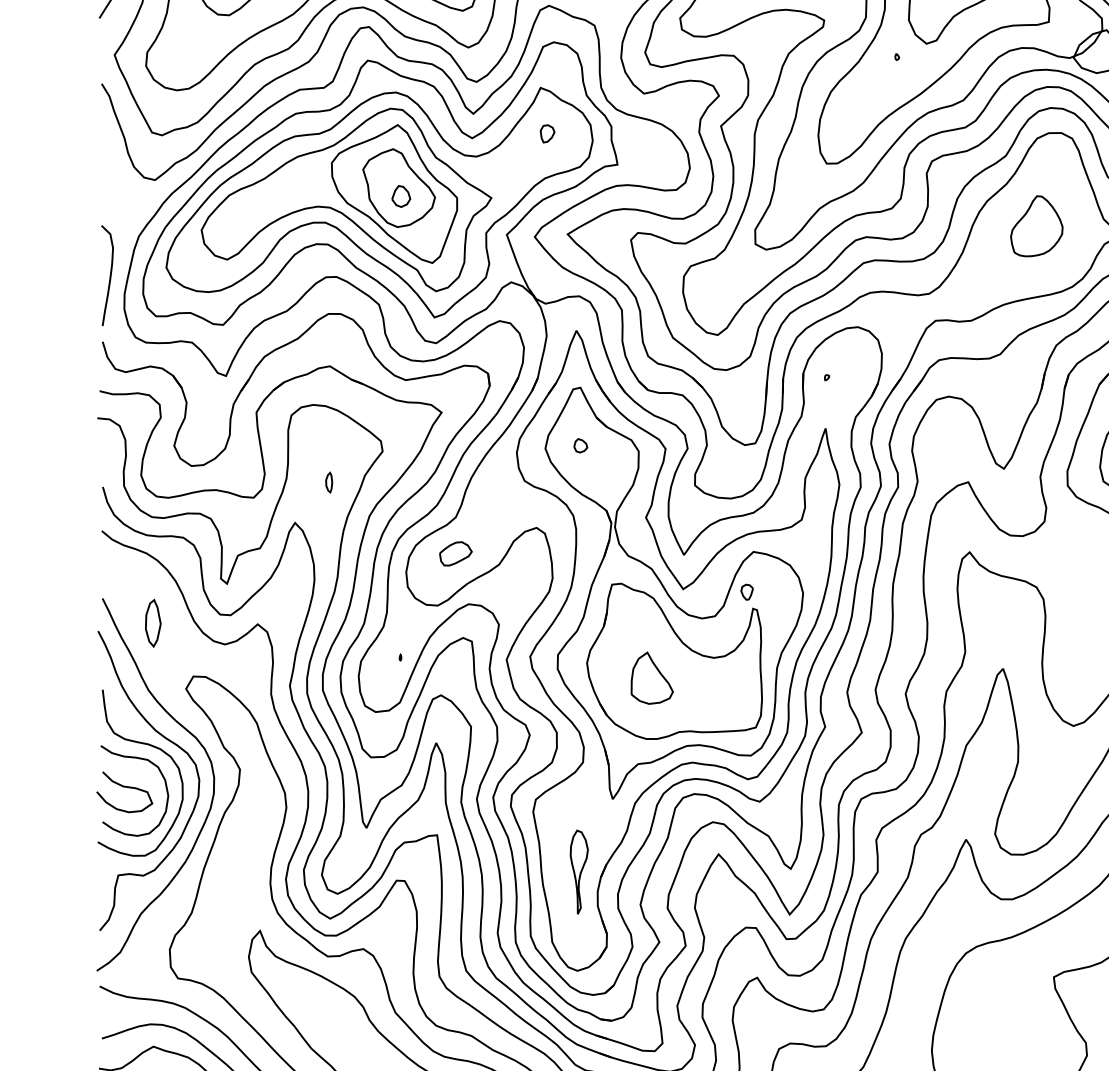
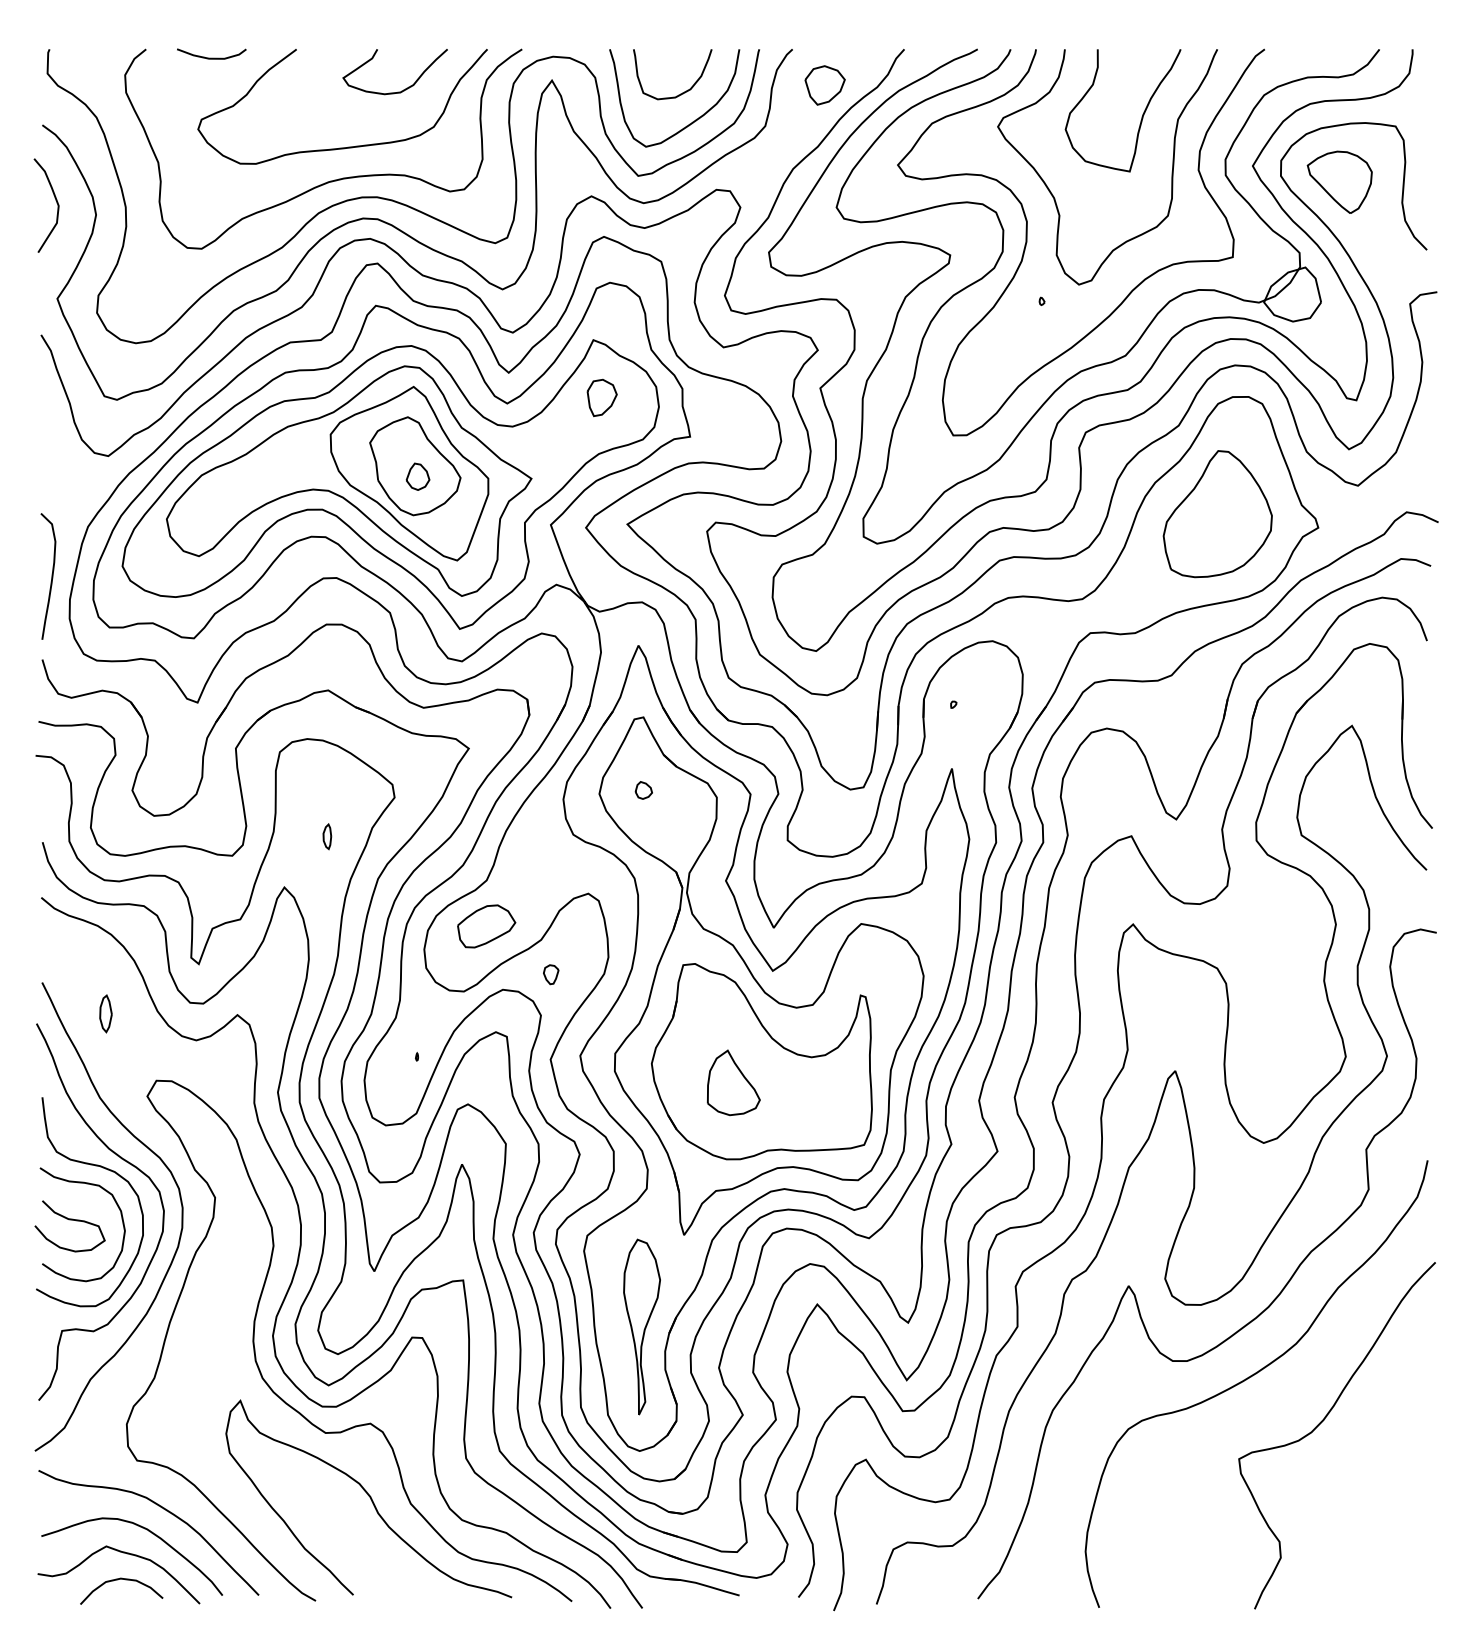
part: (547, 133) -> (601, 397), size x1.67
part: (1036, 226) -> (1217, 514), size x1.67
part: (455, 553) -> (486, 926), size x1.43
part: (747, 592) -> (551, 974), moved
part: (152, 623) -> (105, 1013), size x0.62
part: (578, 871) -> (641, 1326), size x1.67

